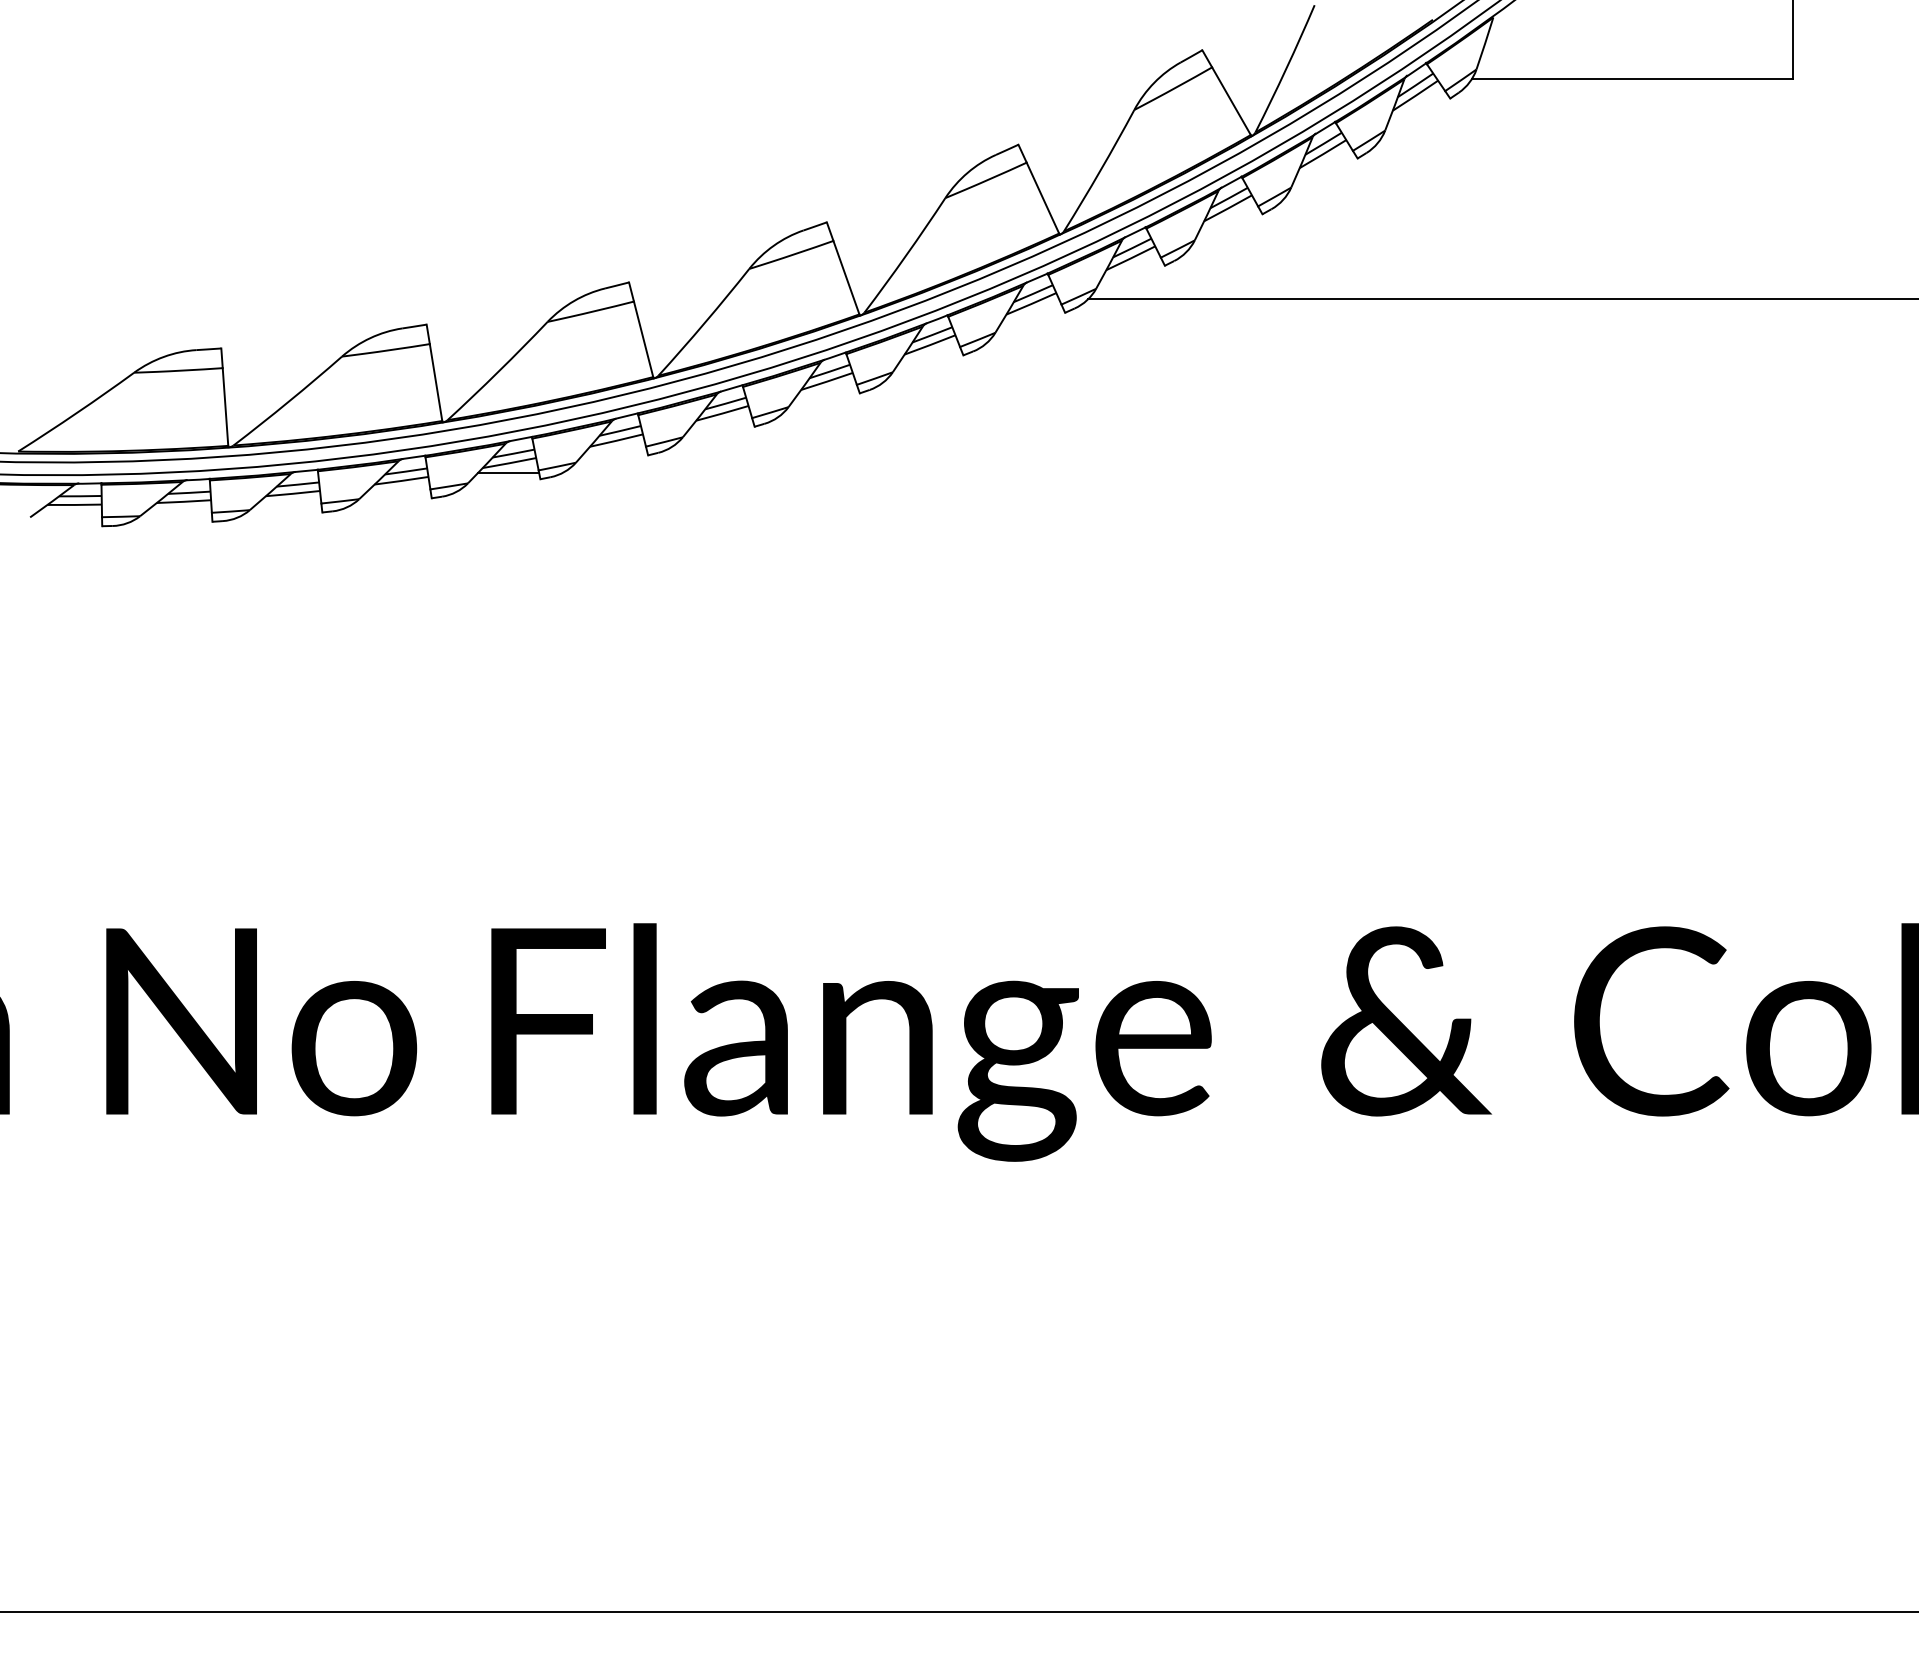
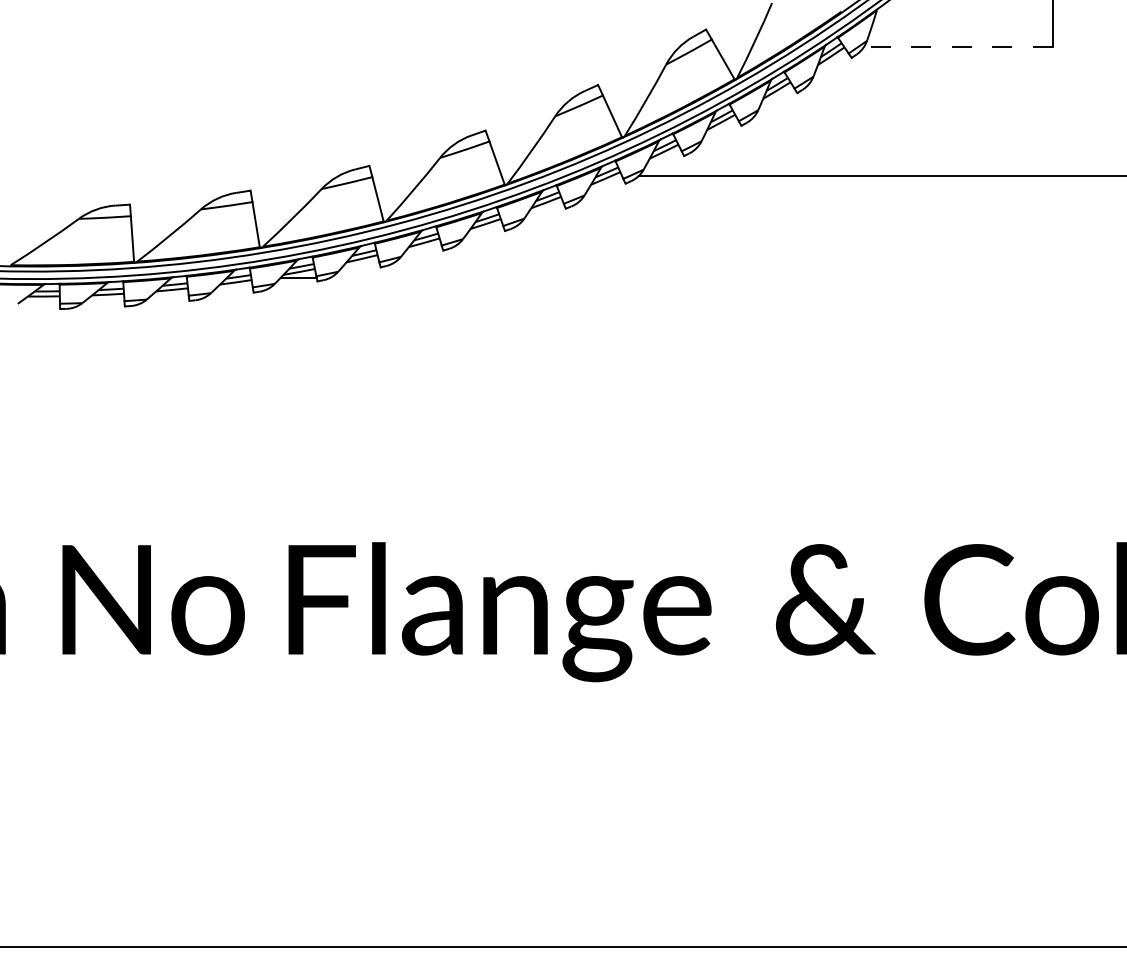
line: (1632, 79) -> (958, 46), solid -> dashed

